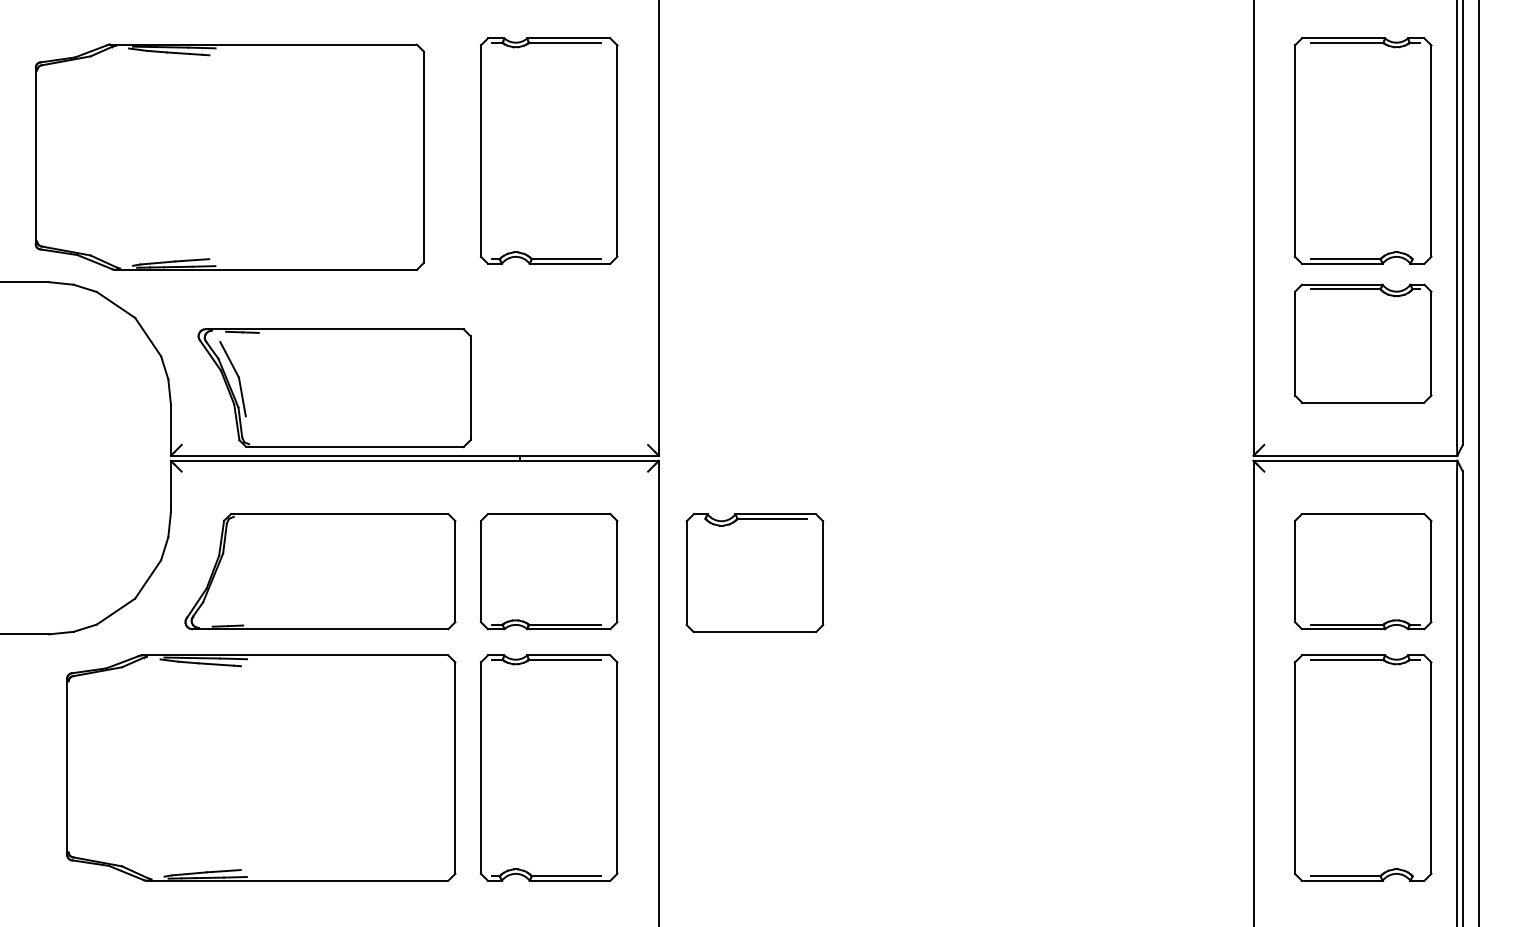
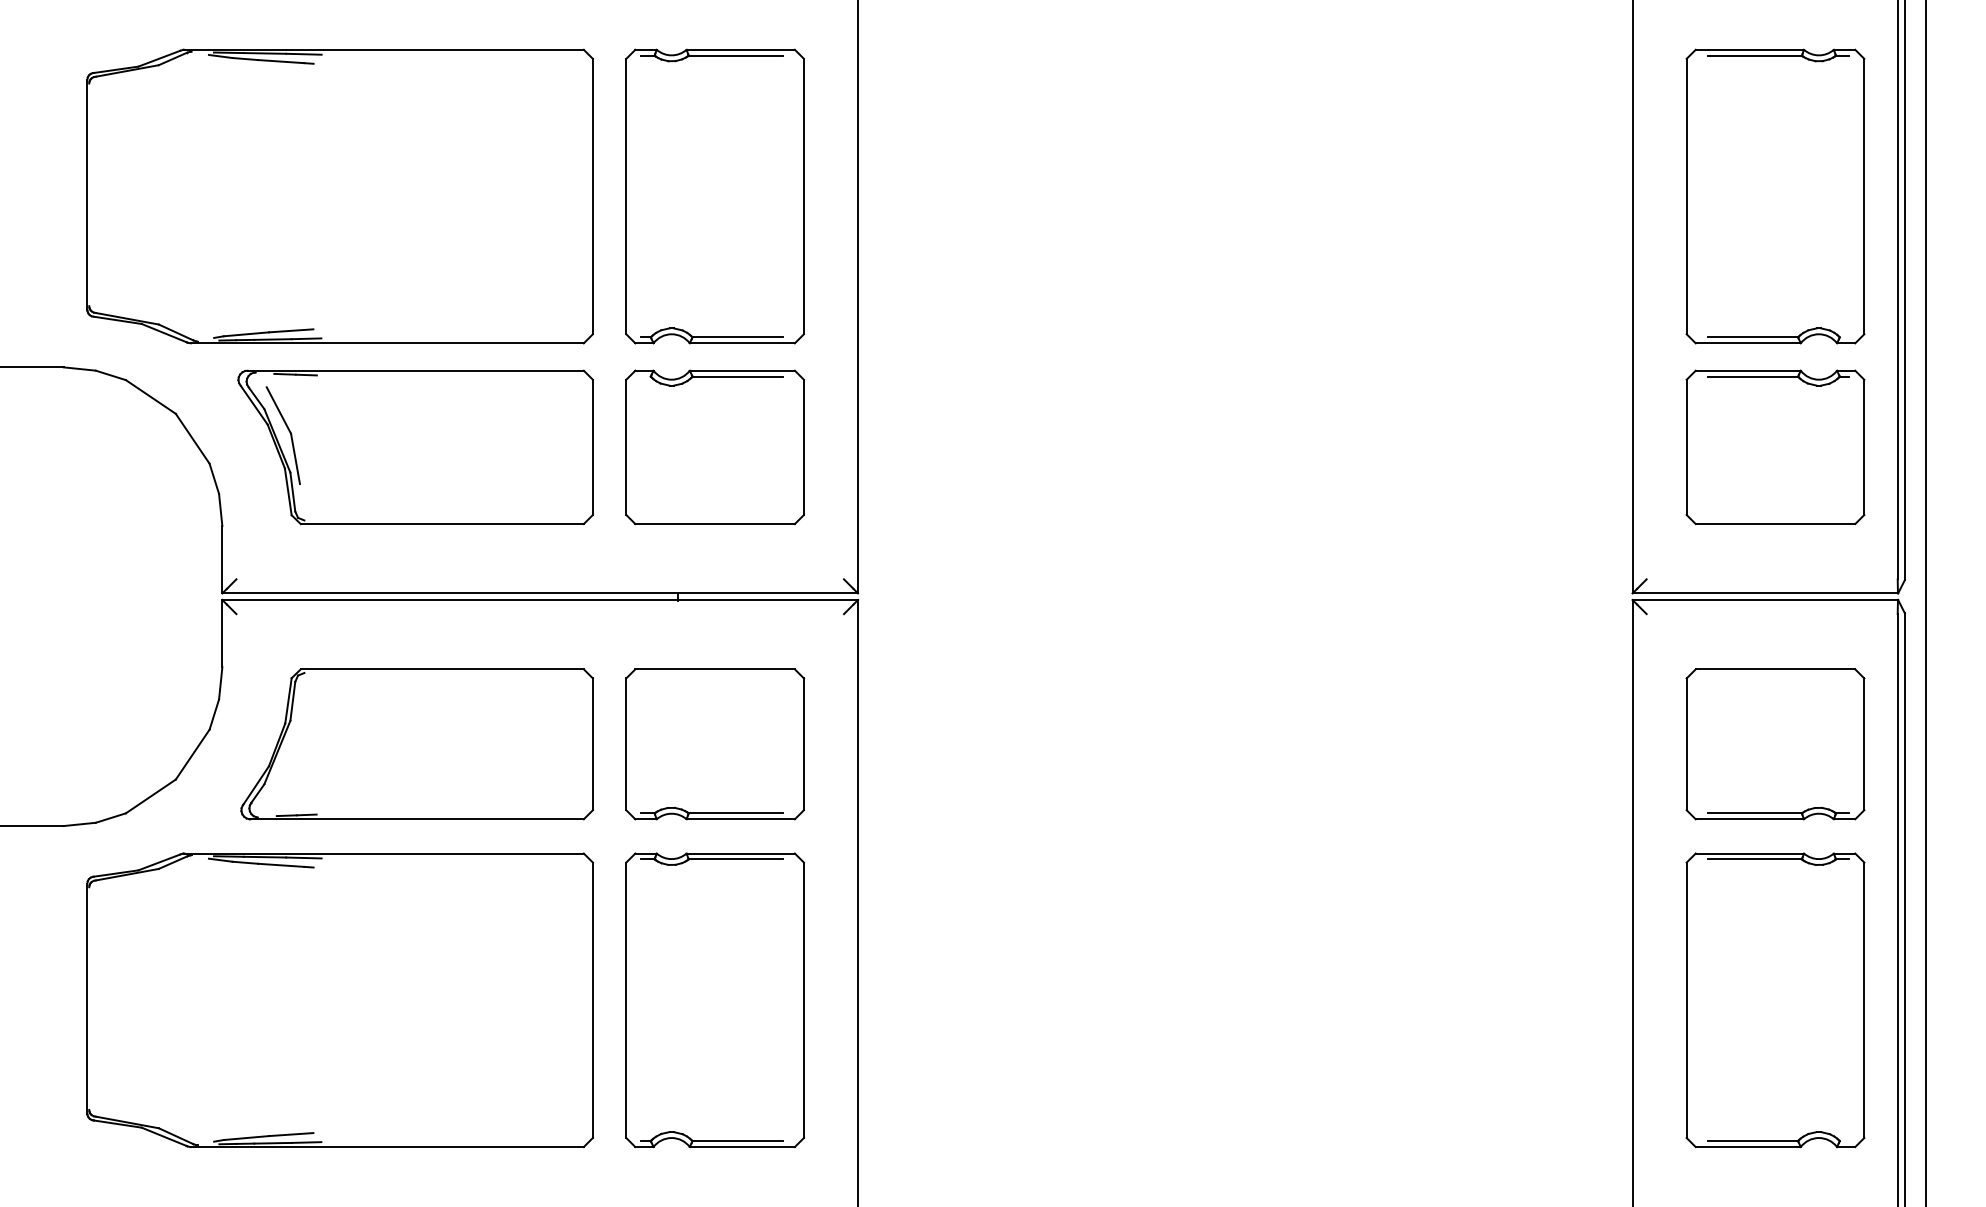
part: (229, 157) -> (339, 196), moved
part: (334, 388) -> (415, 447), moved
part: (754, 573) -> (714, 447), moved

